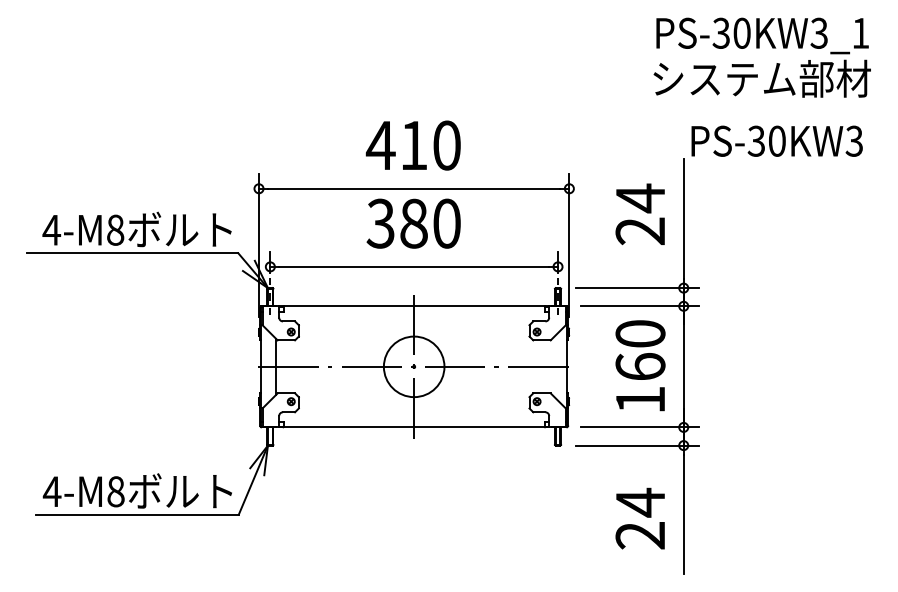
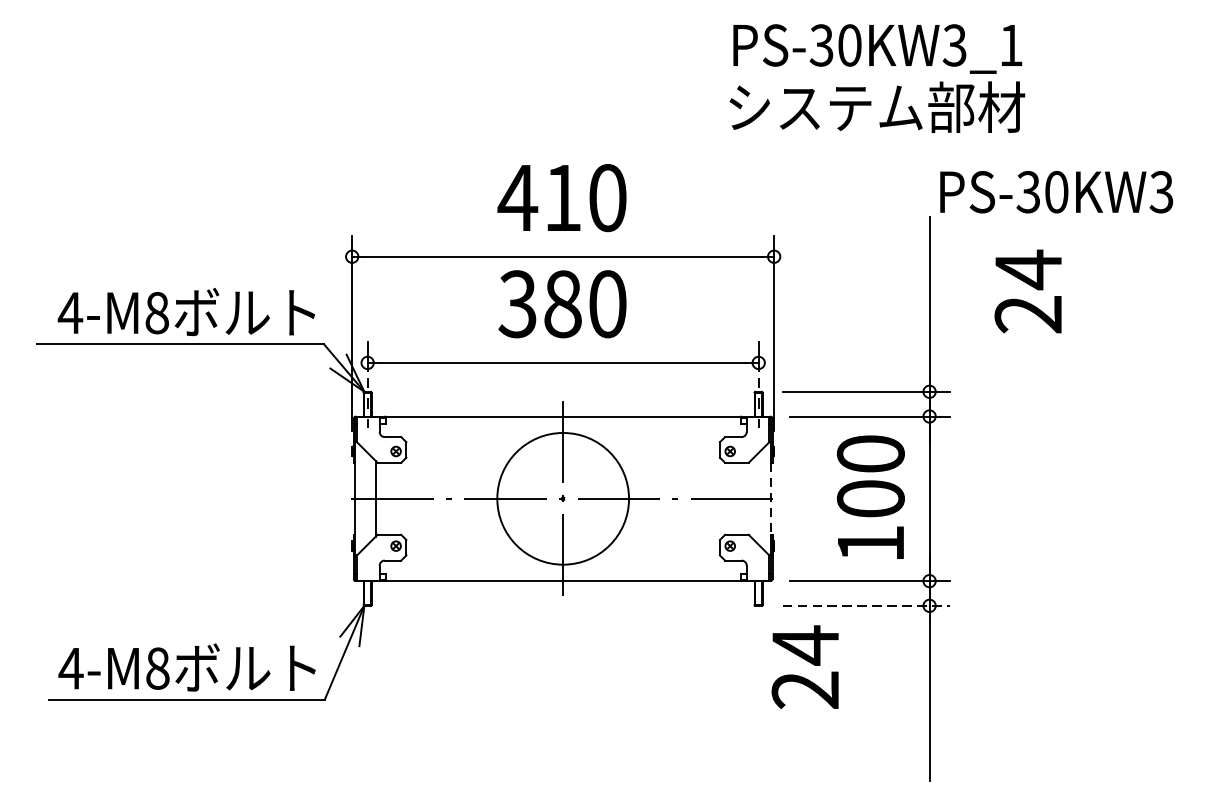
text: (761, 57) -> (876, 78), moved
text: (639, 214) -> (1027, 291), moved
circle: (413, 366) -> (562, 498), size x1.6
text: (640, 366) -> (870, 498), 160 -> 100
line: (567, 367) -> (771, 499), solid -> dashed
line: (637, 445) -> (866, 605), solid -> dashed
text: (639, 518) -> (804, 666), moved

